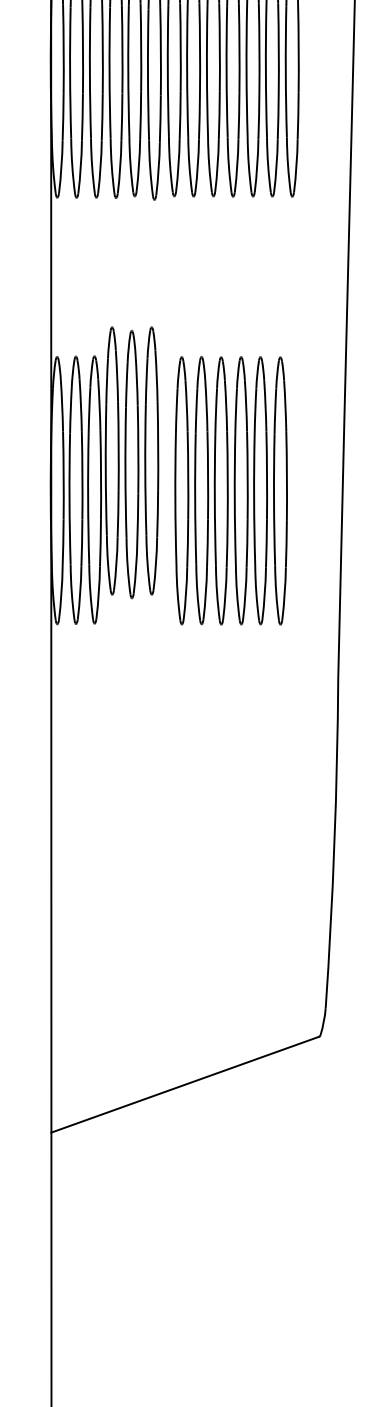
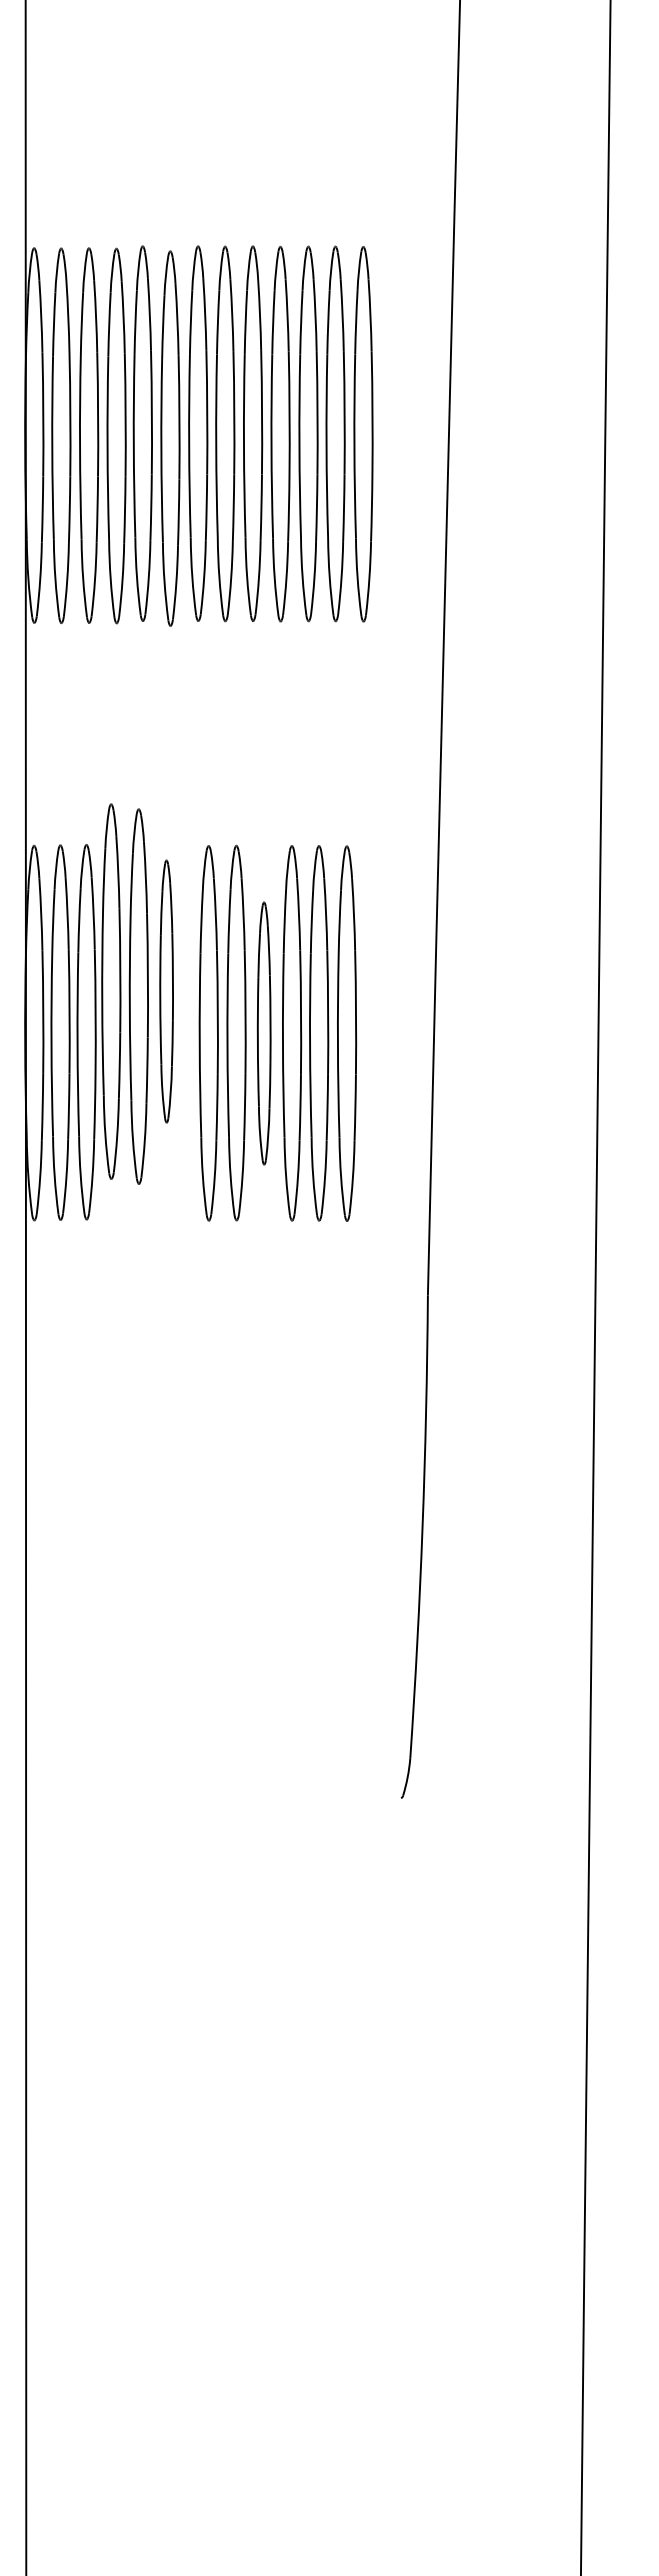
part: (151, 460) -> (166, 991), size x0.7
part: (221, 490) -> (264, 1033), size x0.7
line: (185, 1084) -> (213, 1865), removed

